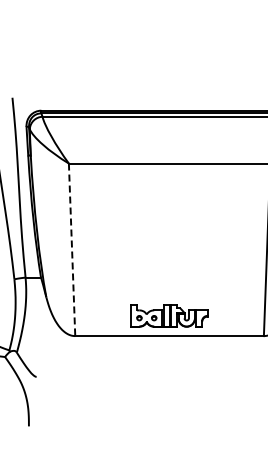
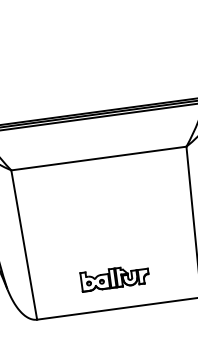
line: (72, 250) -> (24, 245), dashed -> solid
part: (169, 315) -> (114, 277), moved

